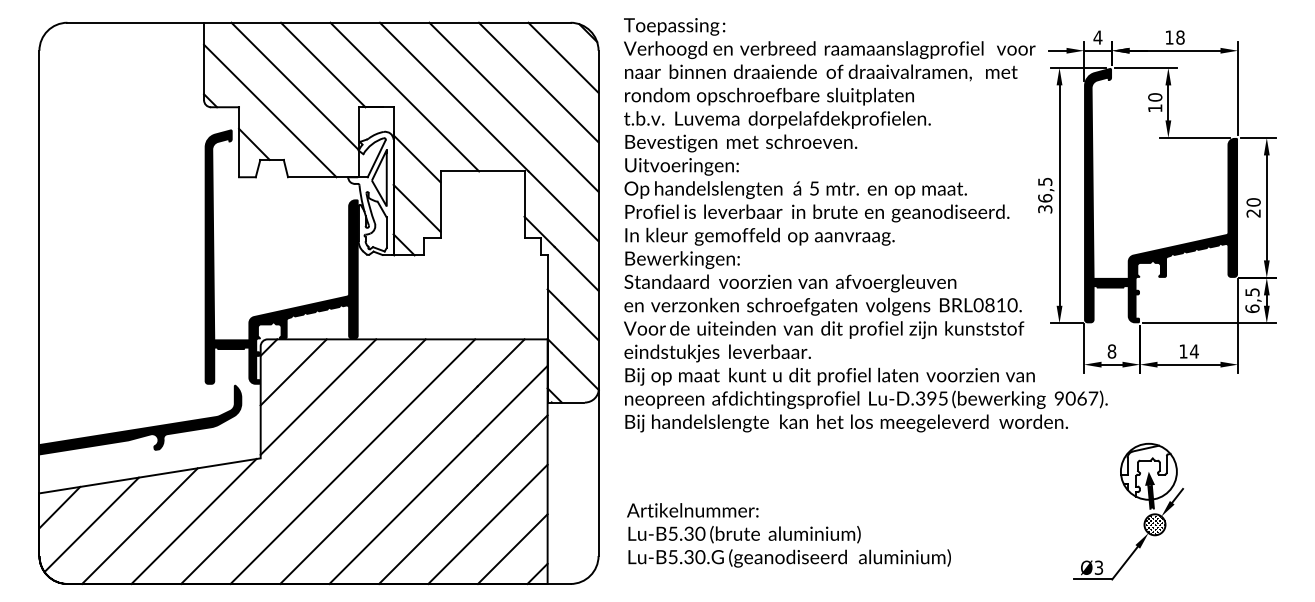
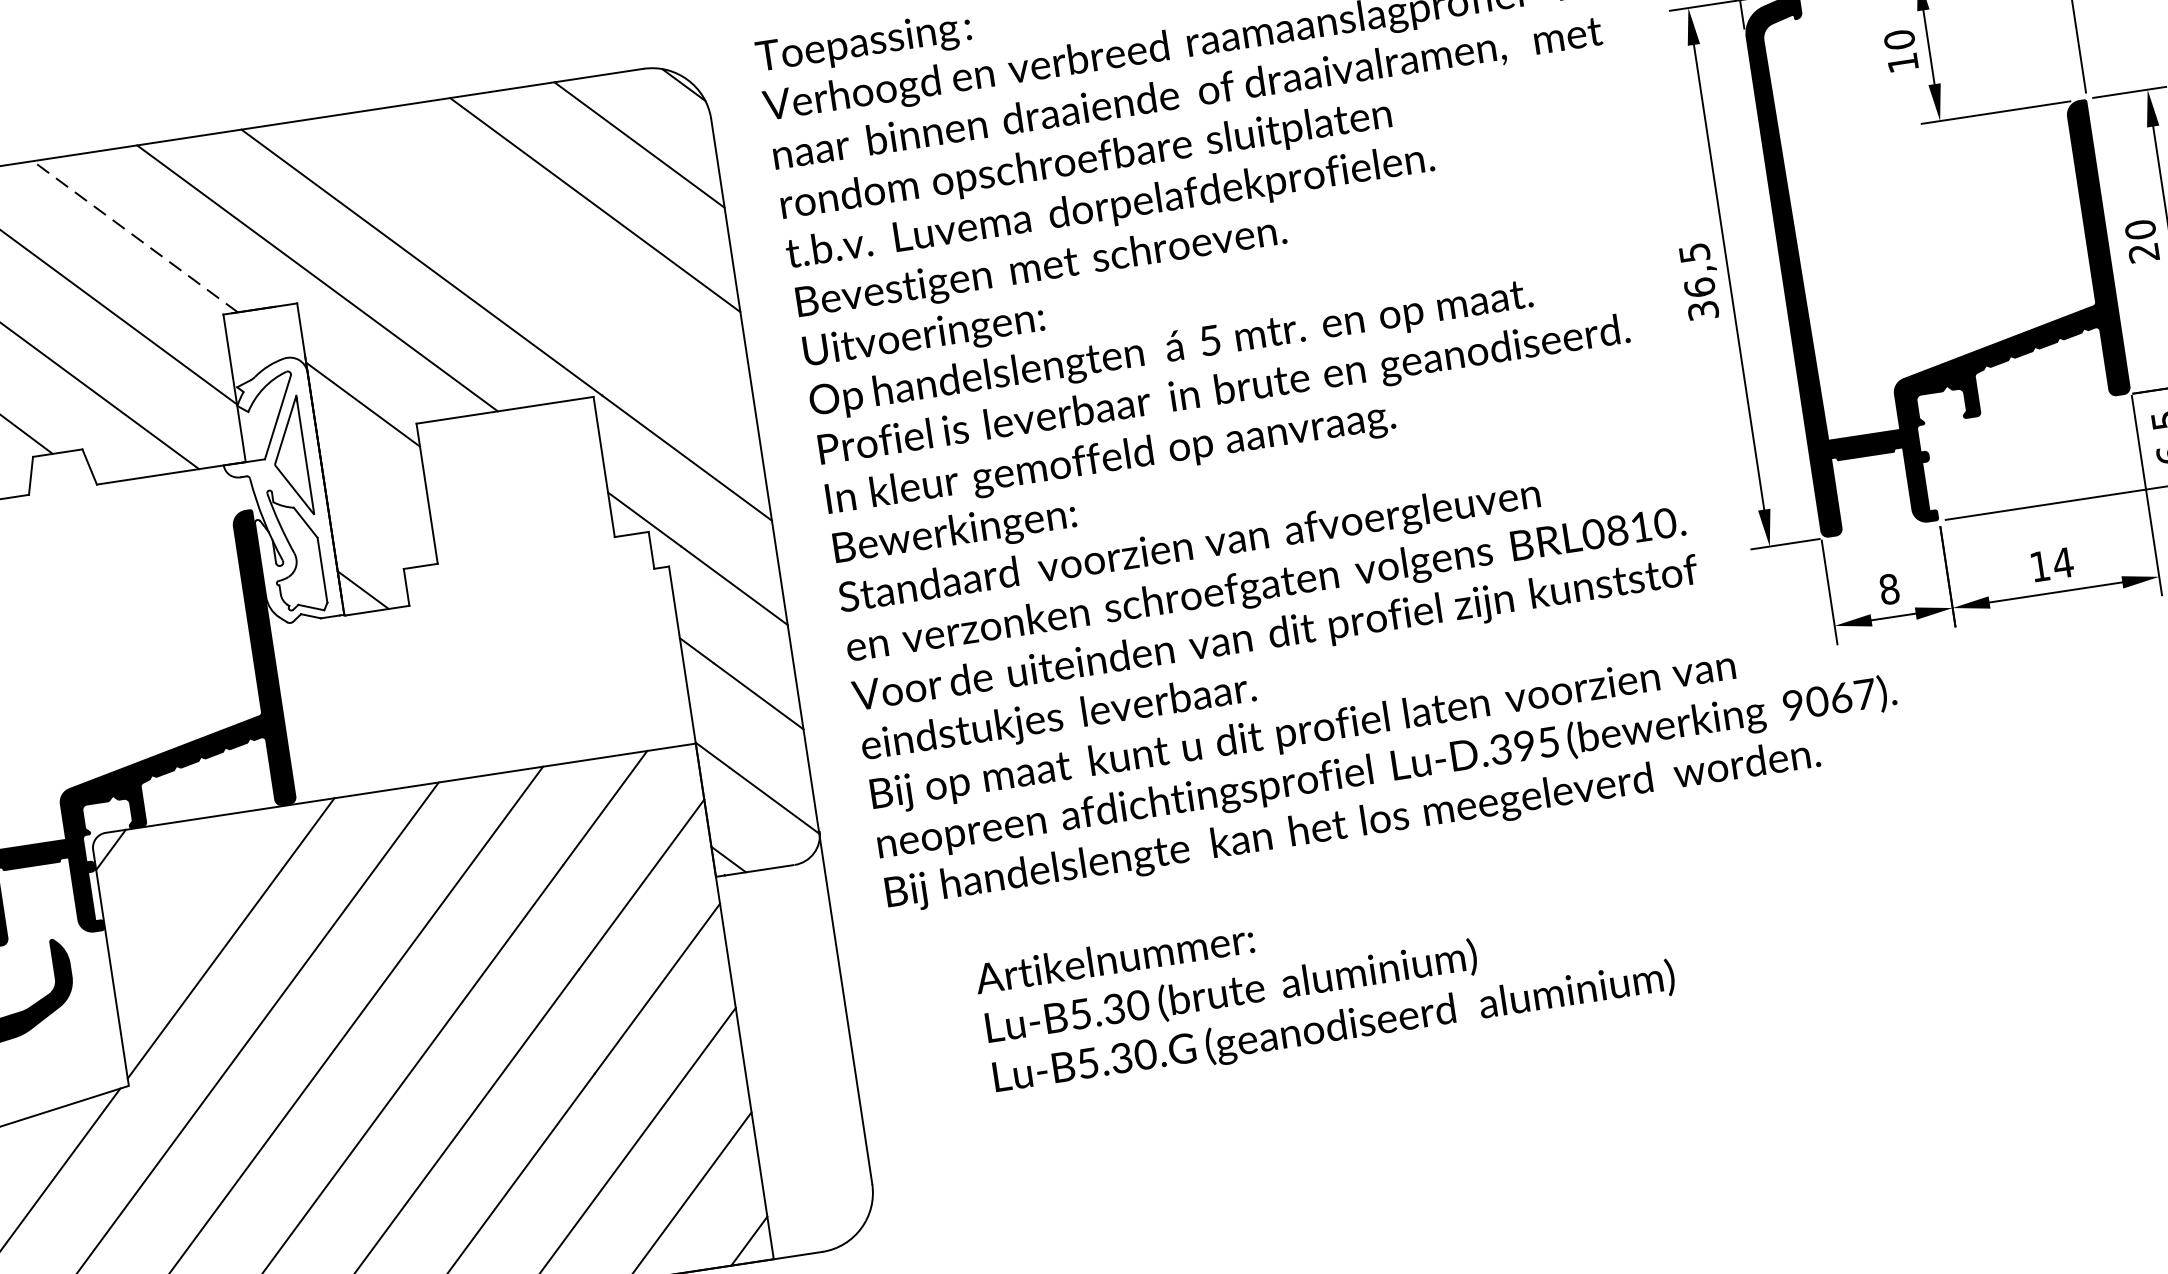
line: (323, 65) -> (136, 237), solid -> dashed
line: (513, 106) -> (549, 263), removed
line: (416, 207) -> (377, 507), removed
line: (293, 372) -> (170, 894), removed
part: (1135, 497) -> (1985, 889), removed
text: (788, 535) -> (1324, 980), moved

